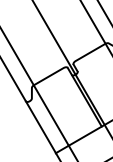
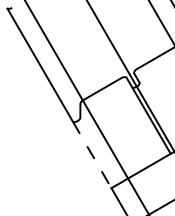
line: (41, 127) -> (92, 154), solid -> dashed

